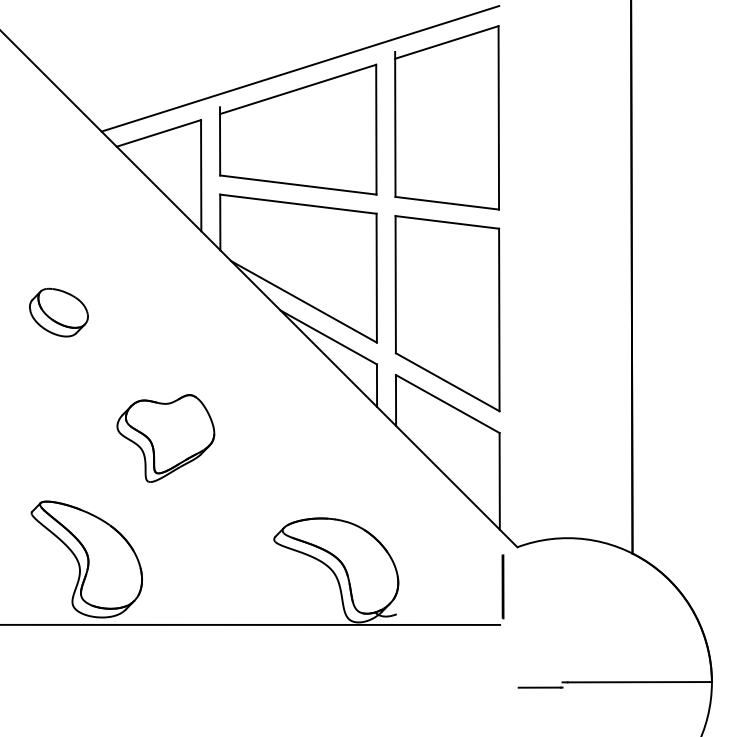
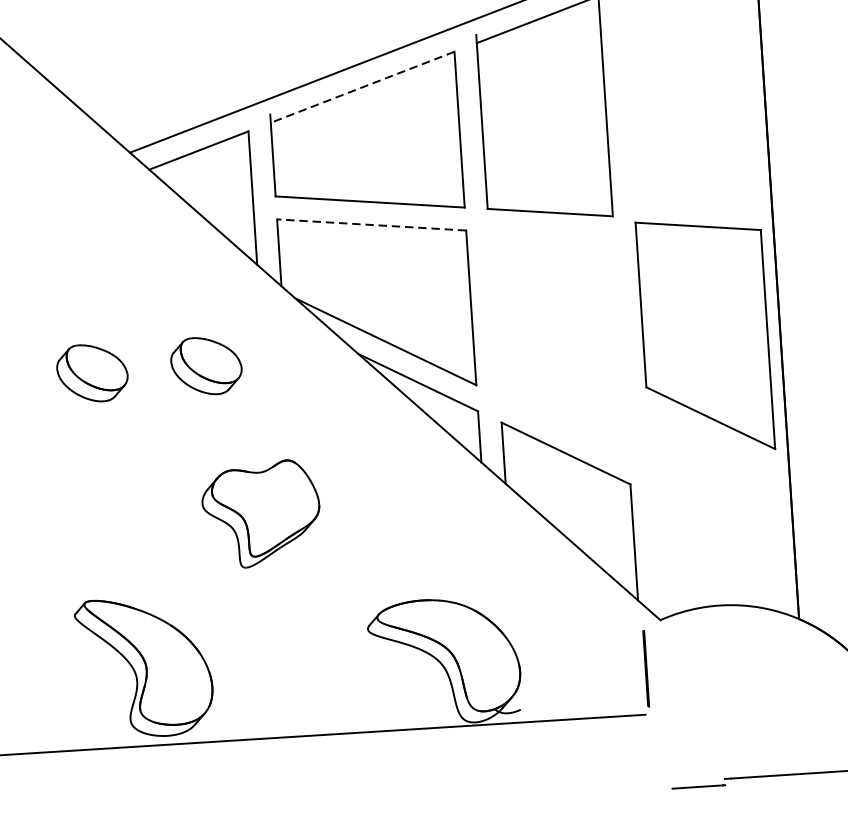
line: (298, 89) -> (363, 87), solid -> dashed
line: (298, 204) -> (371, 225), solid -> dashed
part: (153, 312) -> (205, 365), added
part: (447, 313) -> (705, 335), moved
part: (165, 438) -> (261, 514), moved

